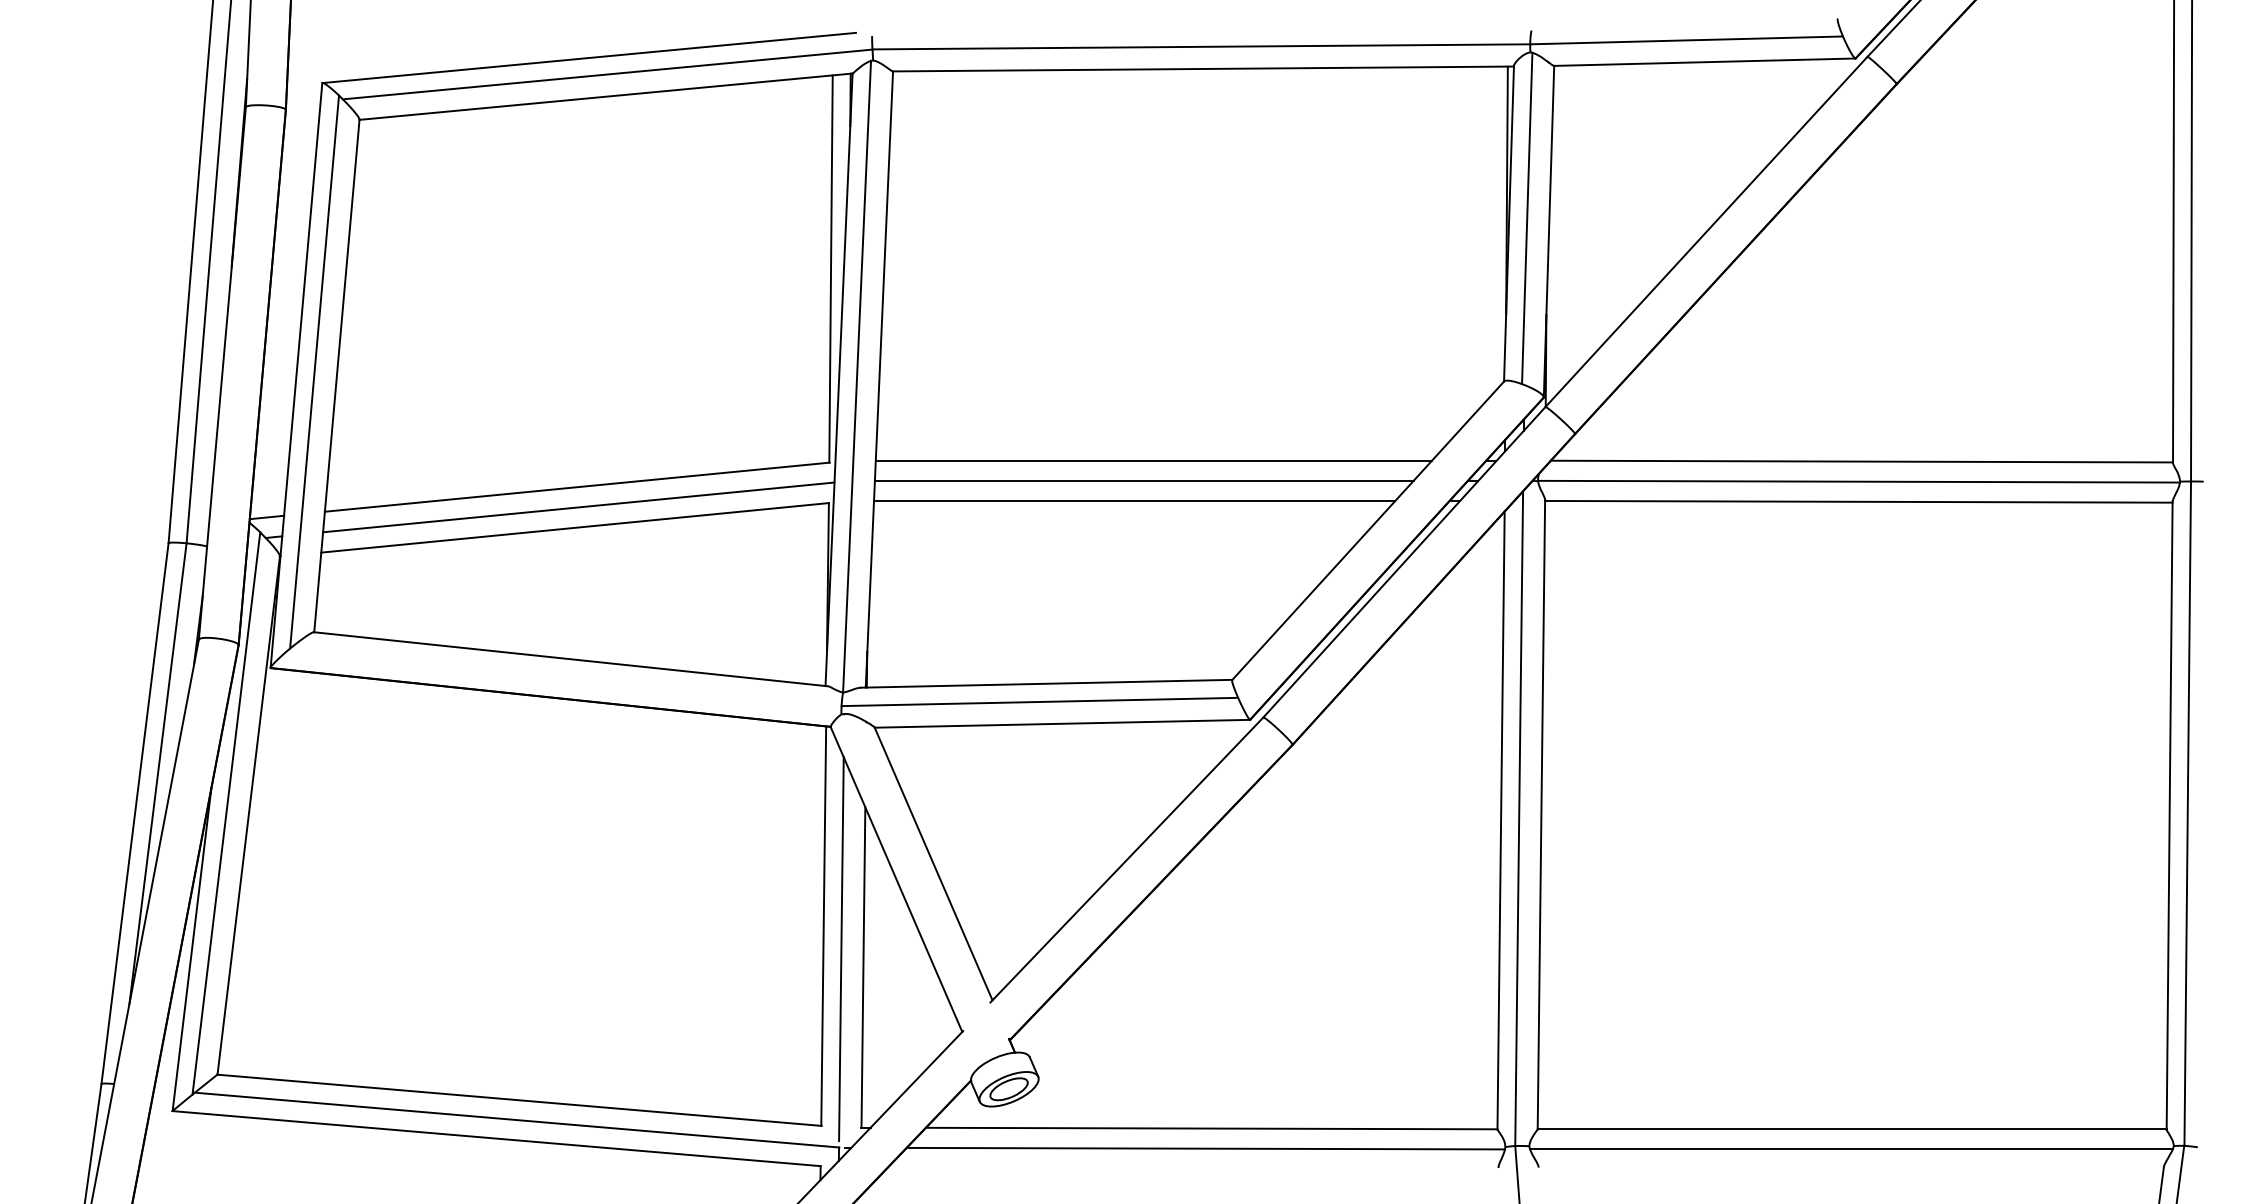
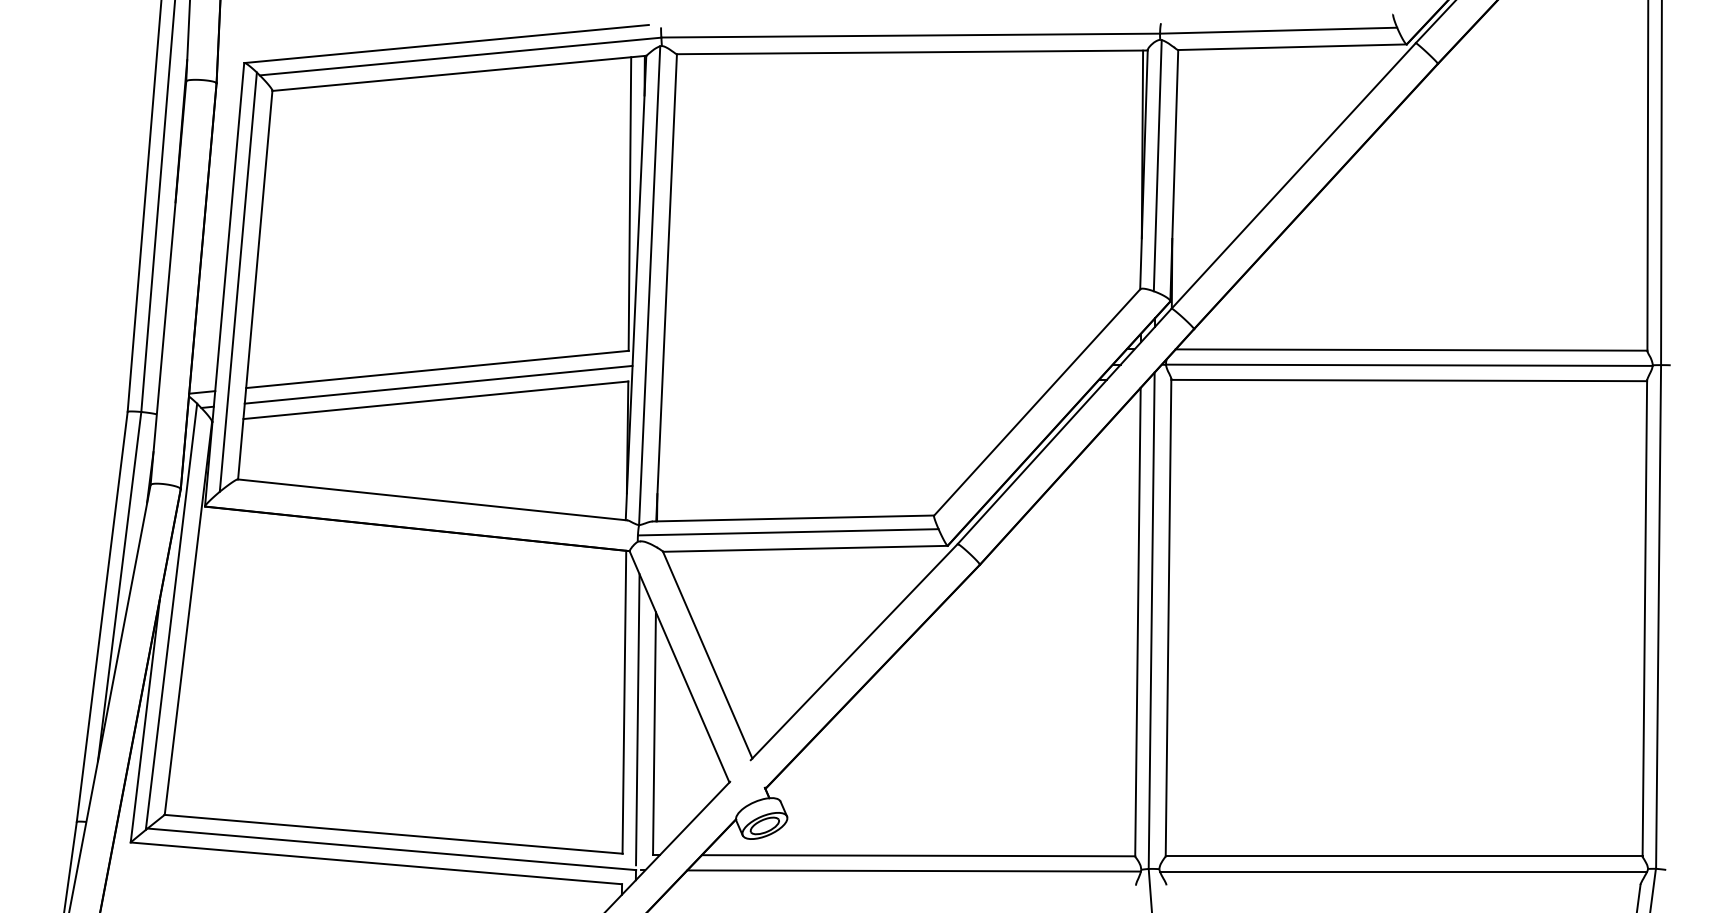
line: (1153, 460) -> (874, 349), removed
line: (1143, 480) -> (866, 364), removed
line: (1134, 500) -> (860, 379), removed

